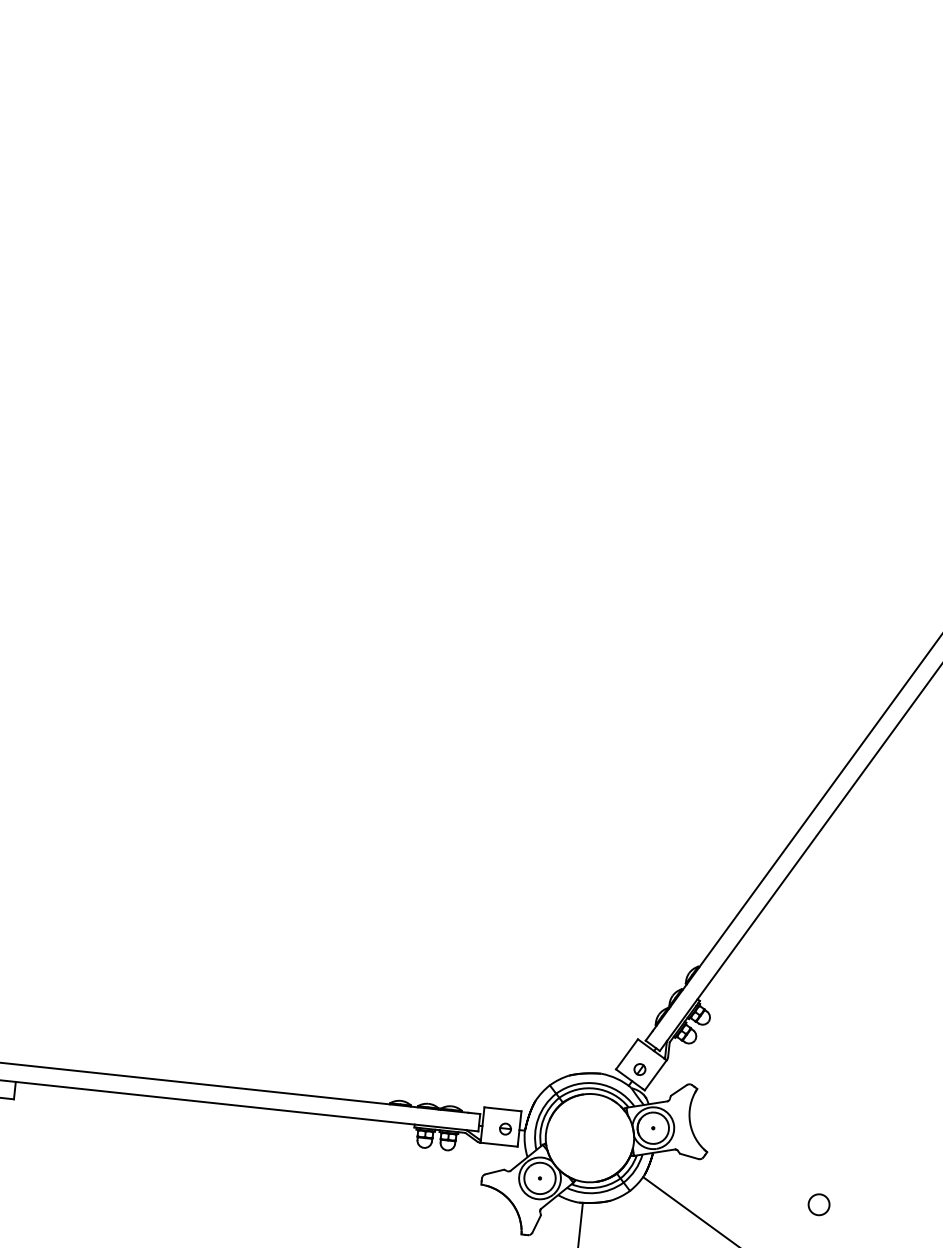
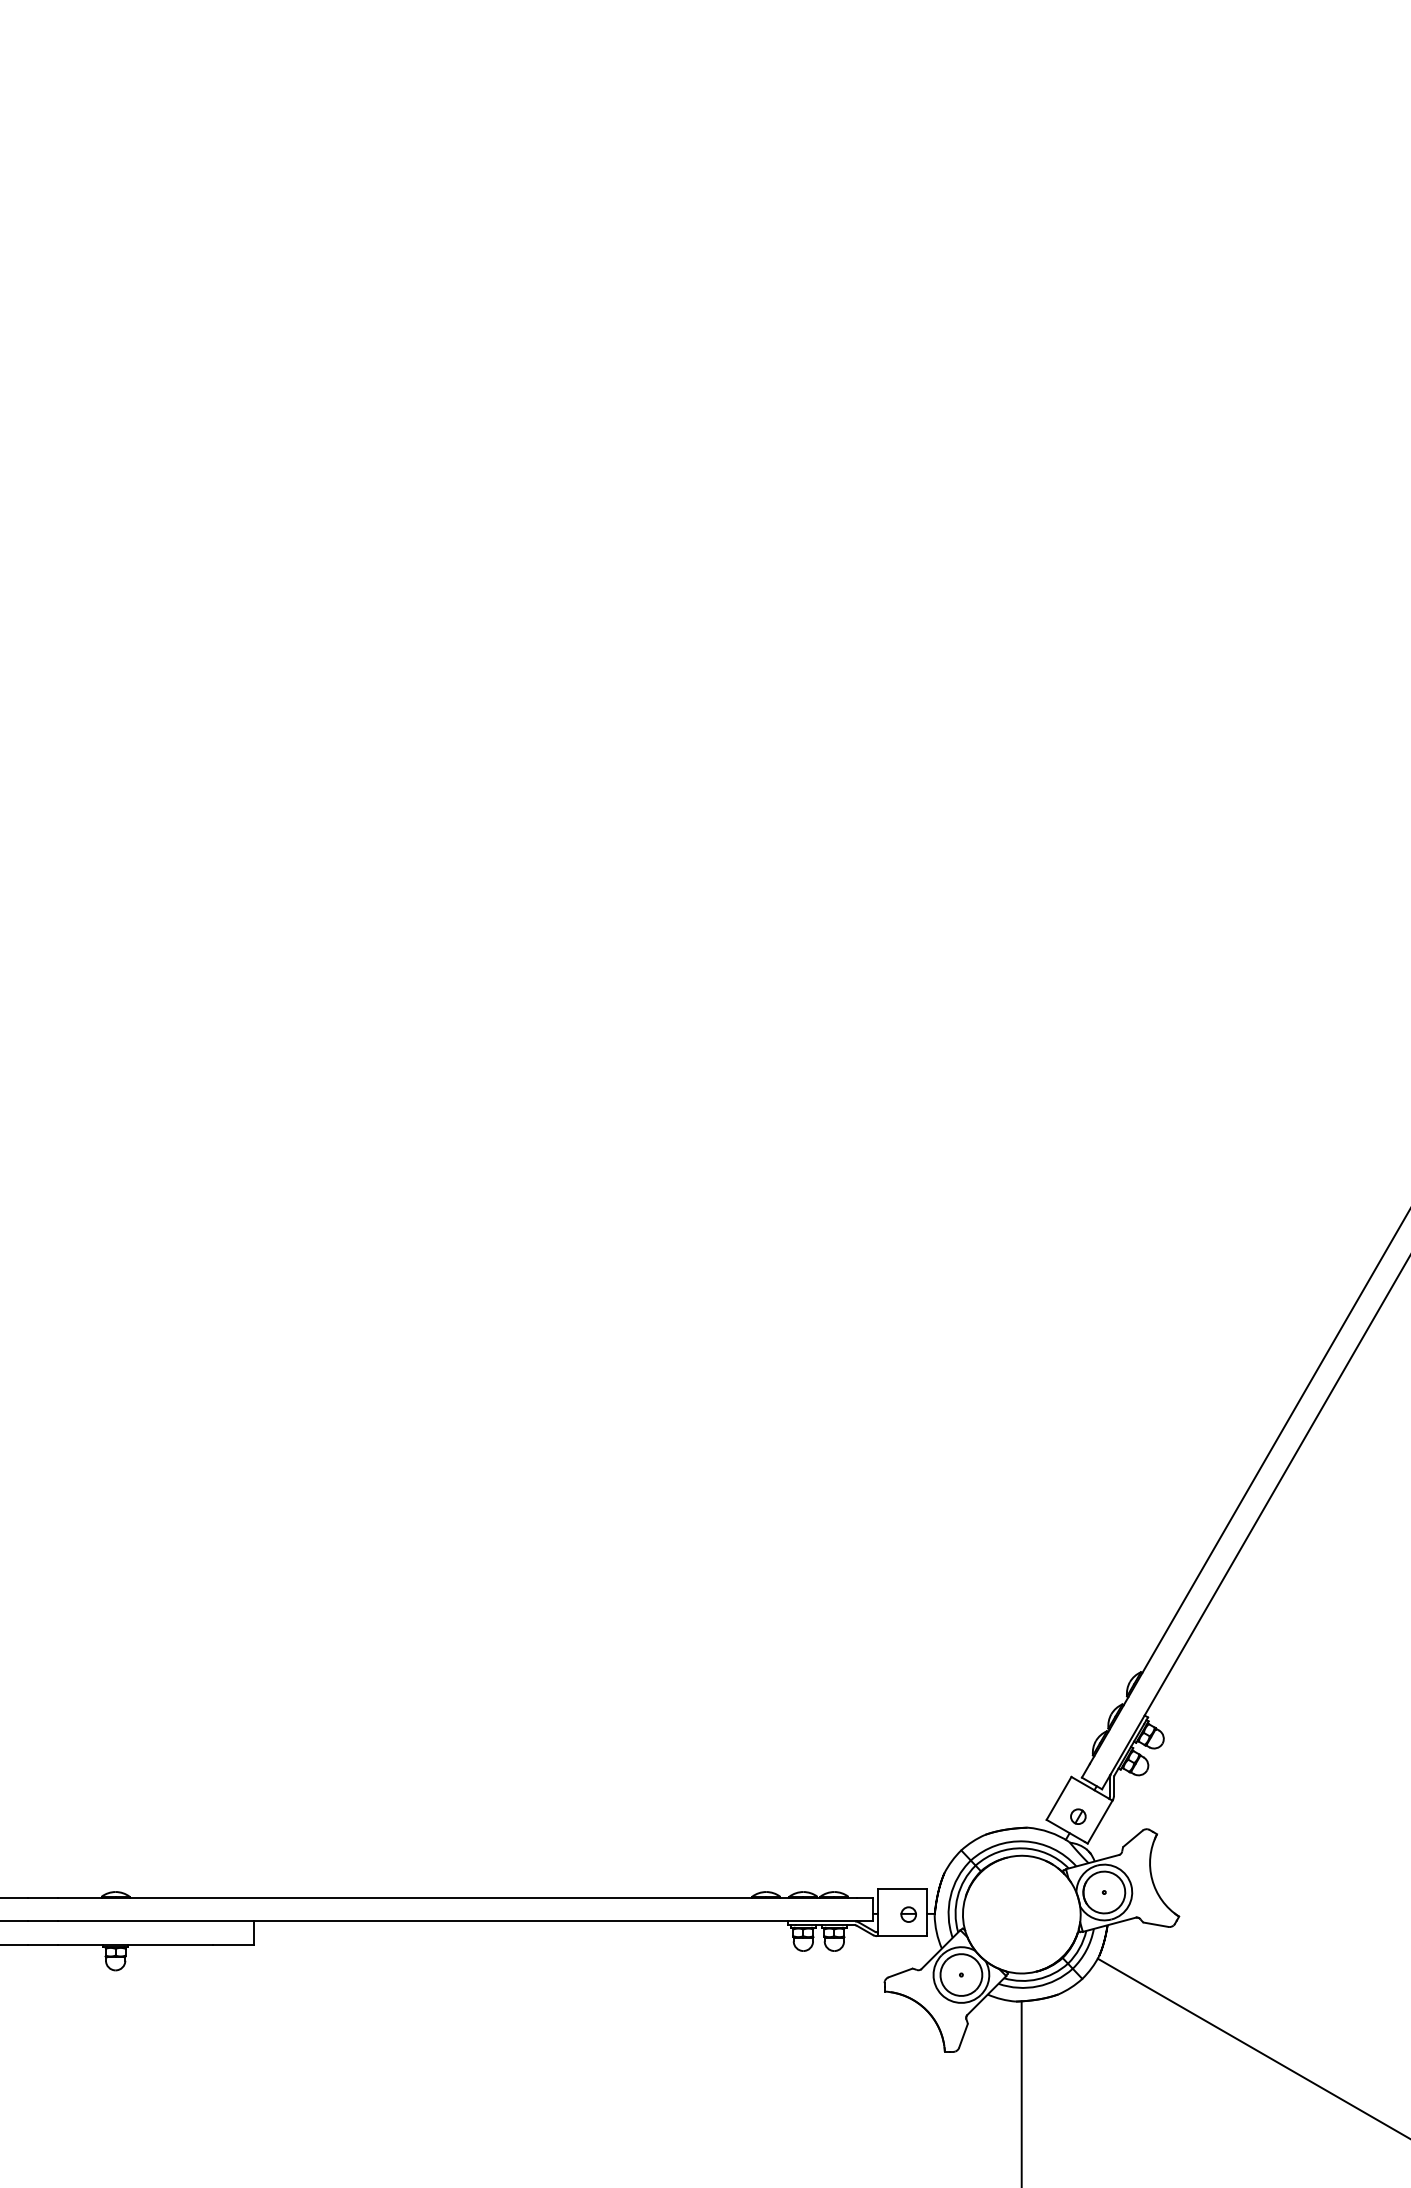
circle: (818, 1204) -> (1334, 1970), removed

